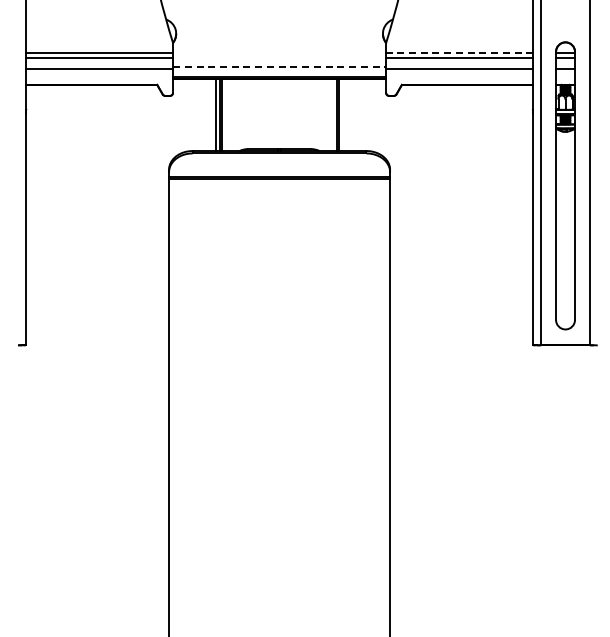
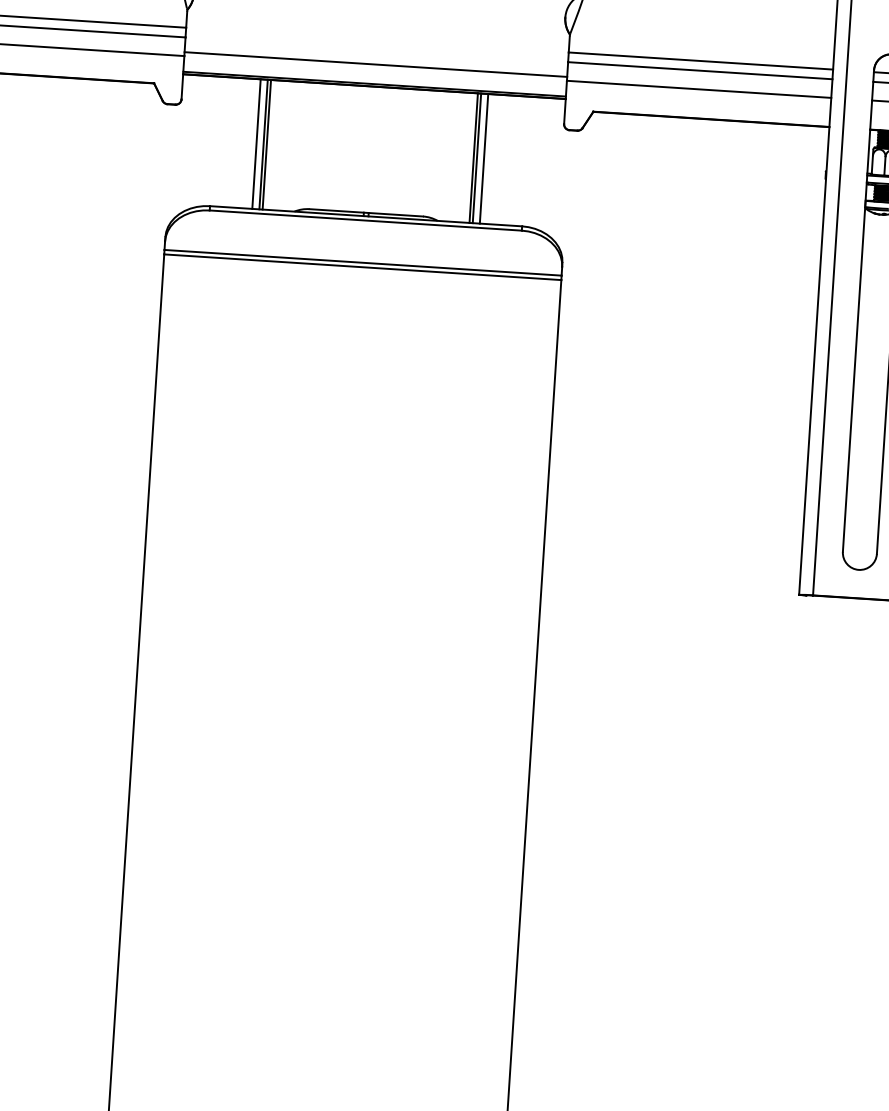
line: (459, 52) -> (700, 60), dashed -> solid
line: (279, 66) -> (375, 64), dashed -> solid
line: (342, 114) -> (483, 157), added

